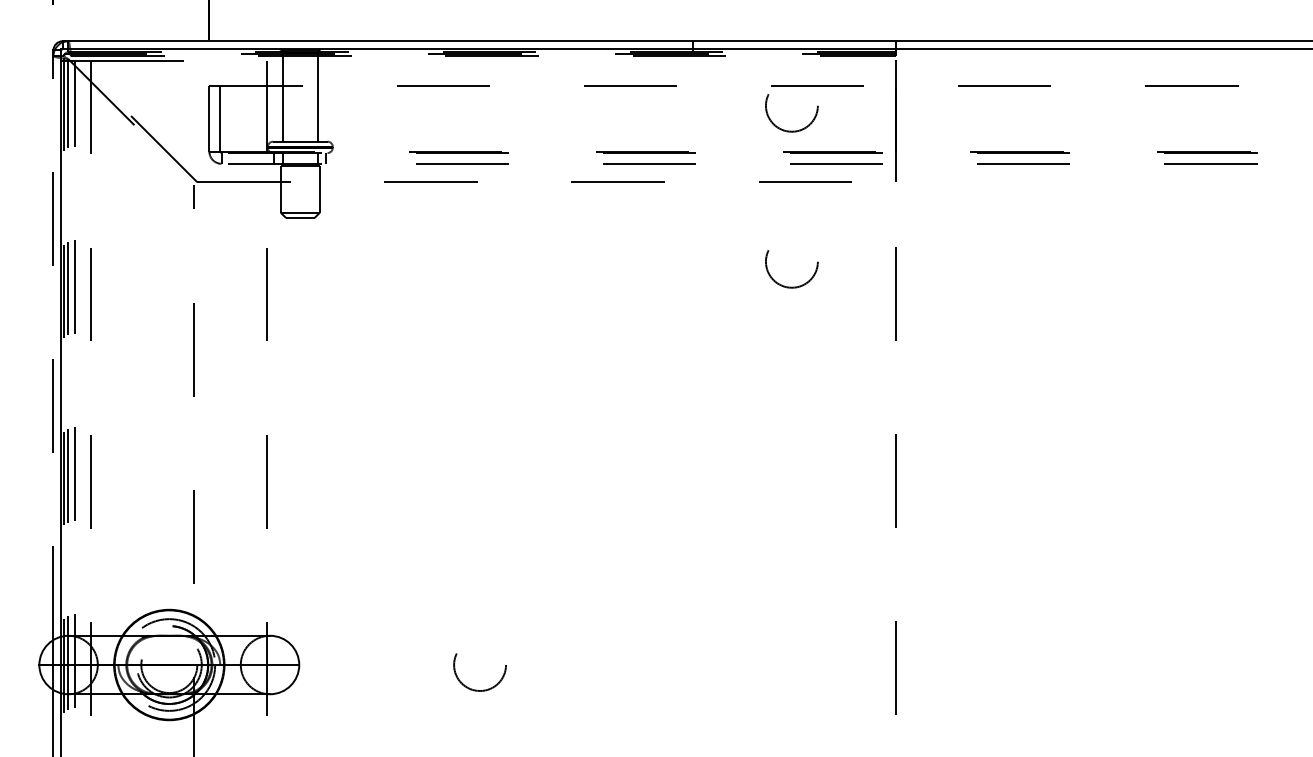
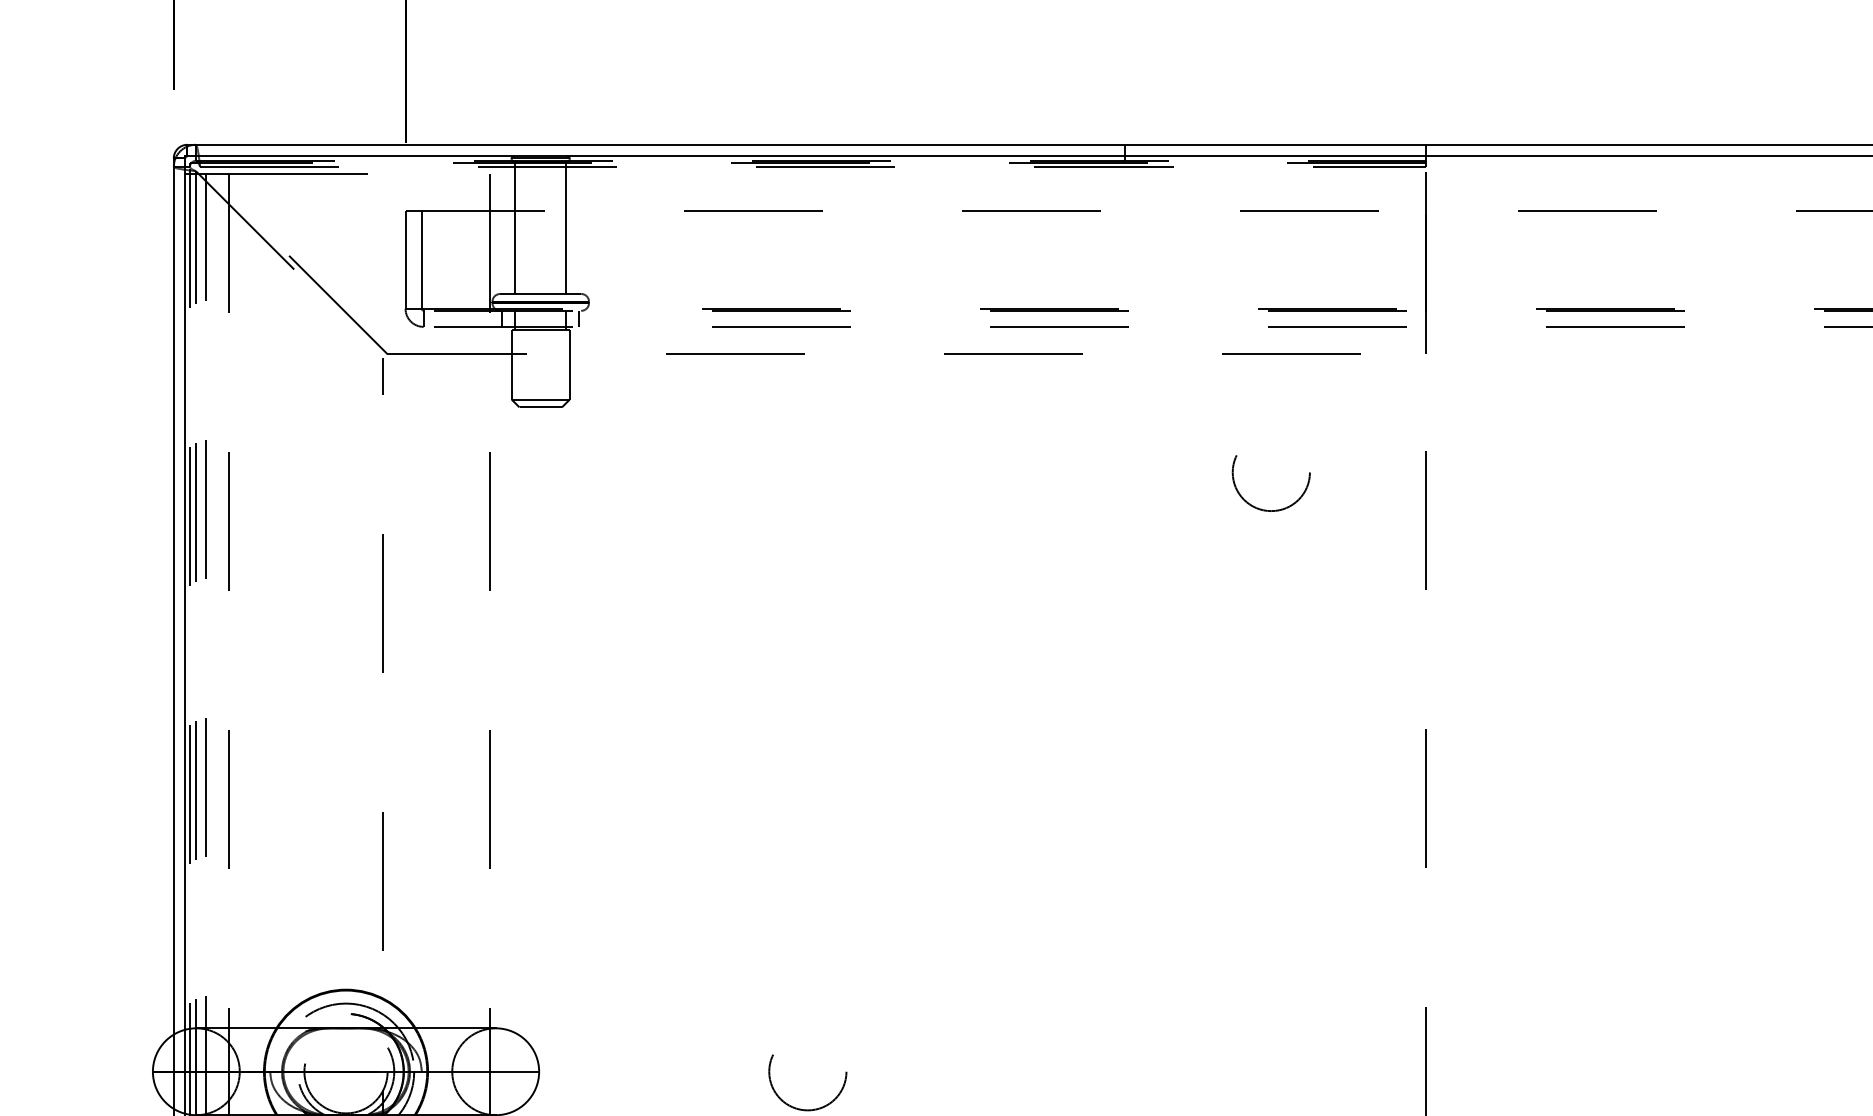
circle: (791, 113) -> (1270, 252), removed
line: (53, 345) -> (173, 596), dashed -> solid

